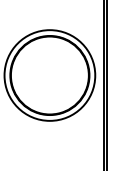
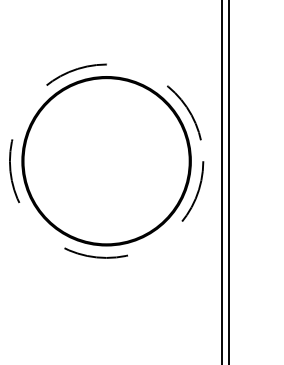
circle: (49, 75) -> (105, 161), solid -> dashed

